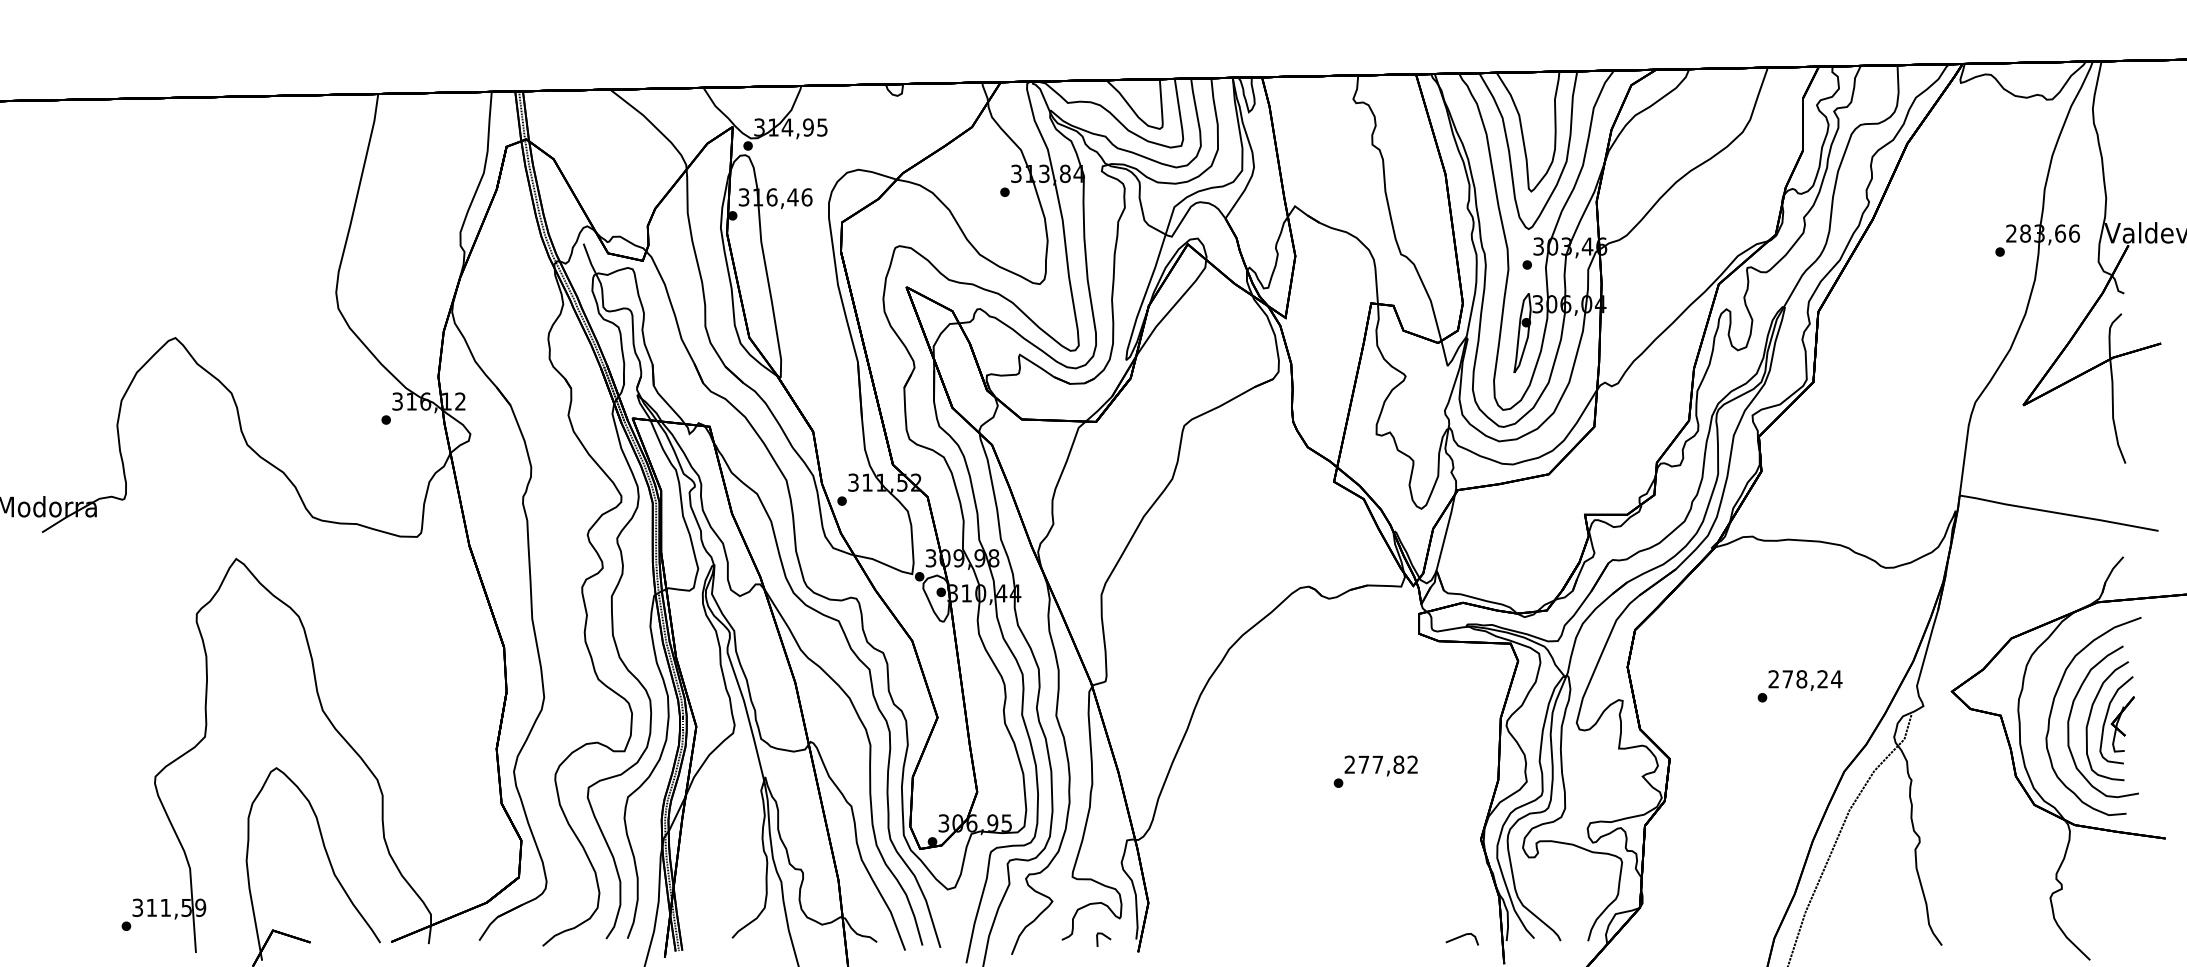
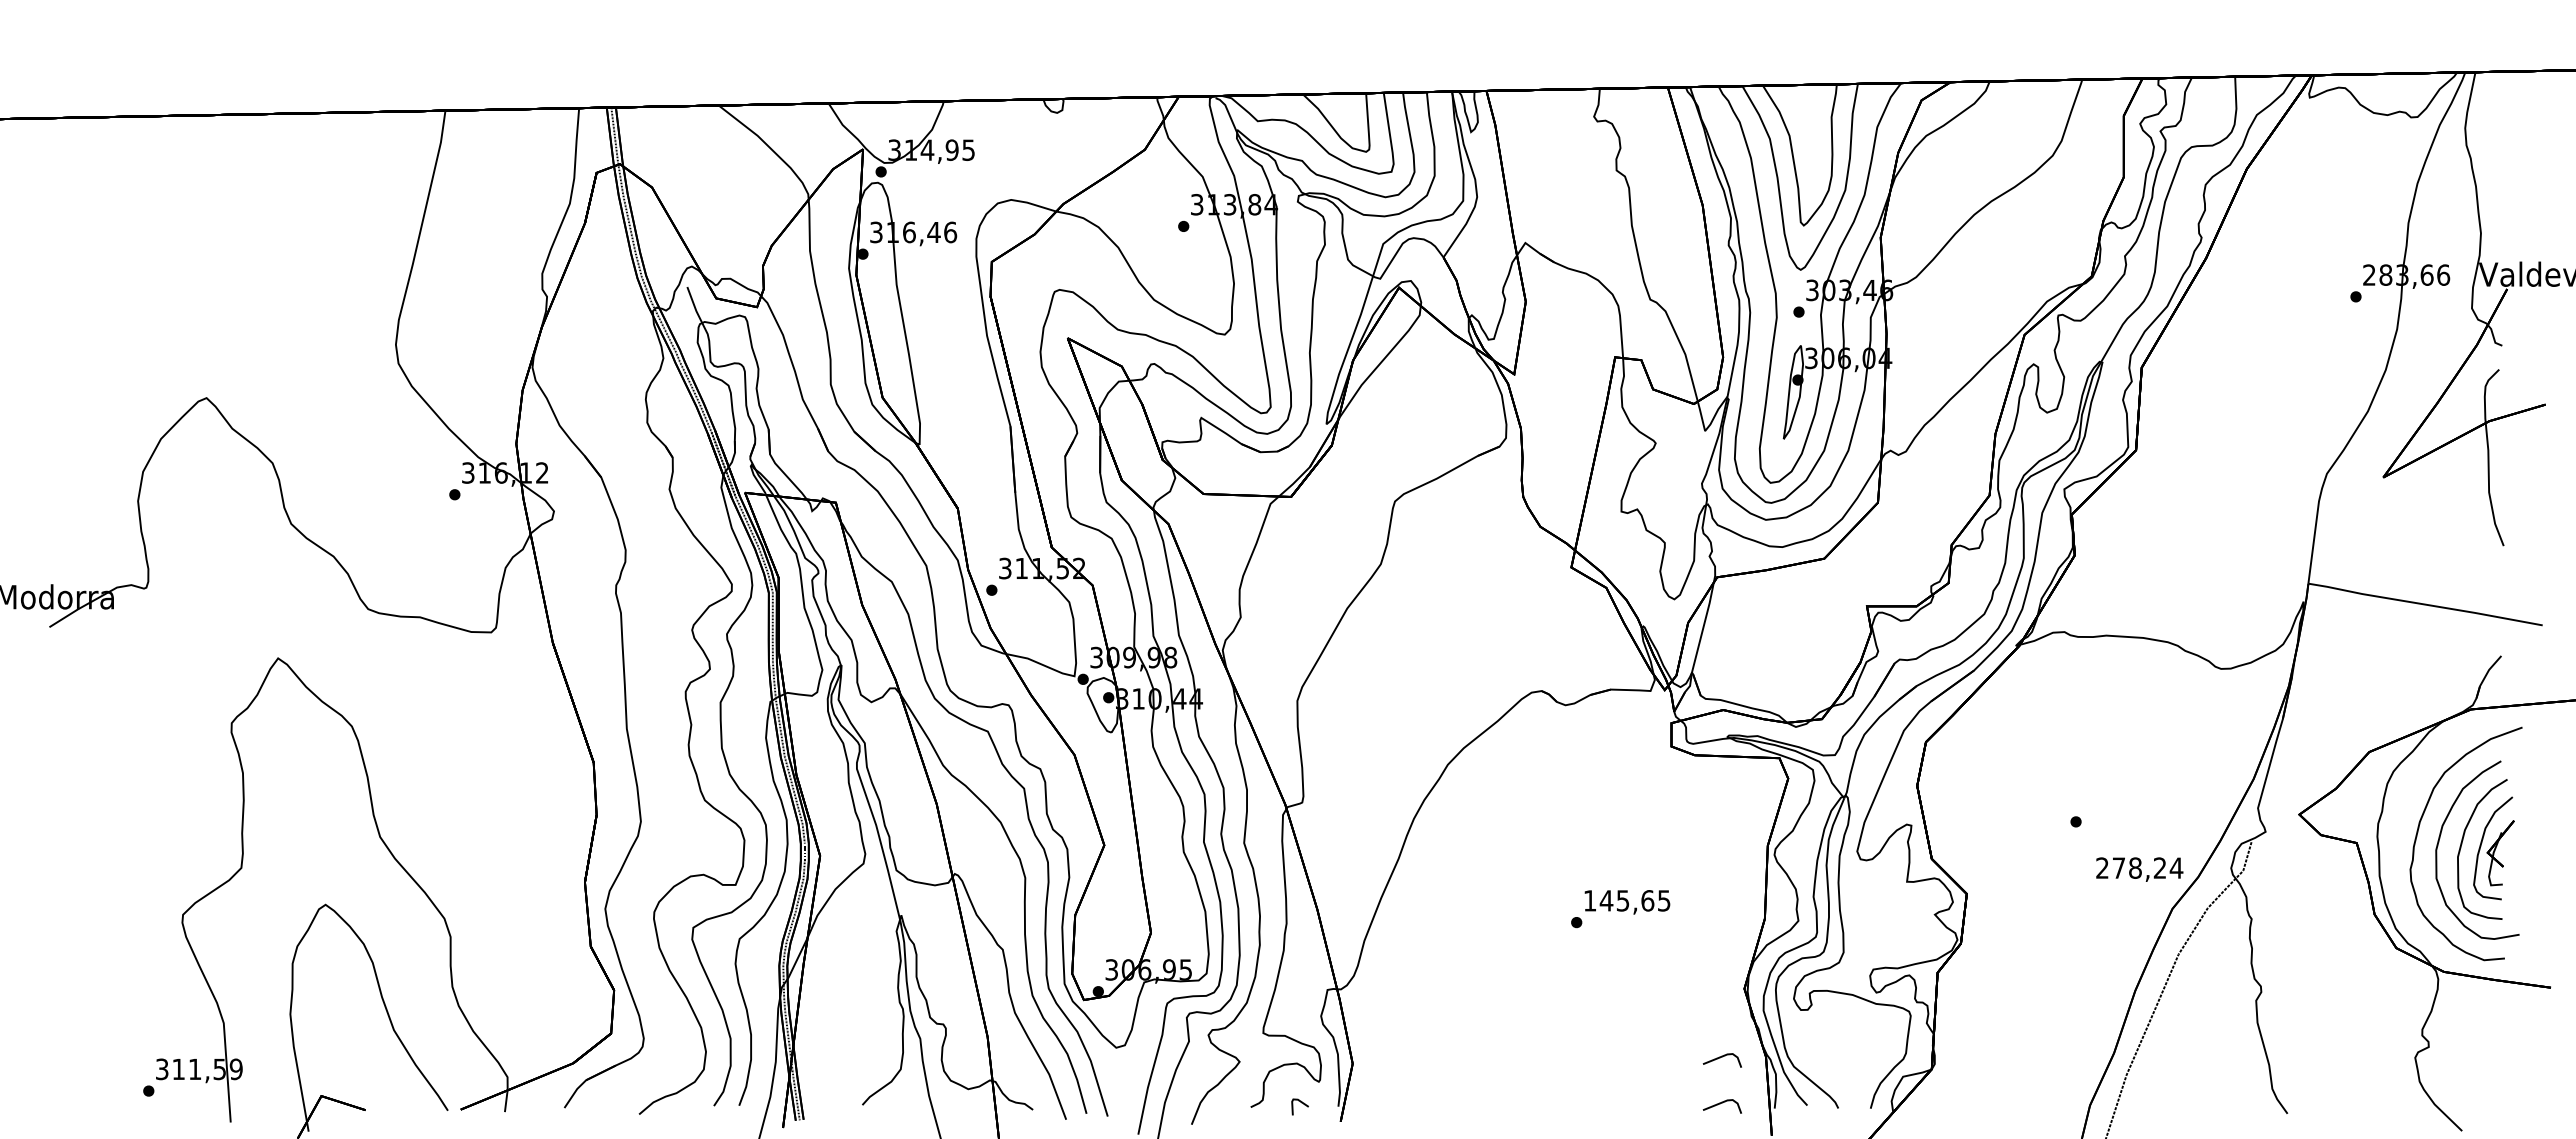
text: (1805, 680) -> (2139, 869), moved
text: (1380, 764) -> (1626, 900), 277,82 -> 145,65
line: (1460, 898) -> (1720, 1058), added

